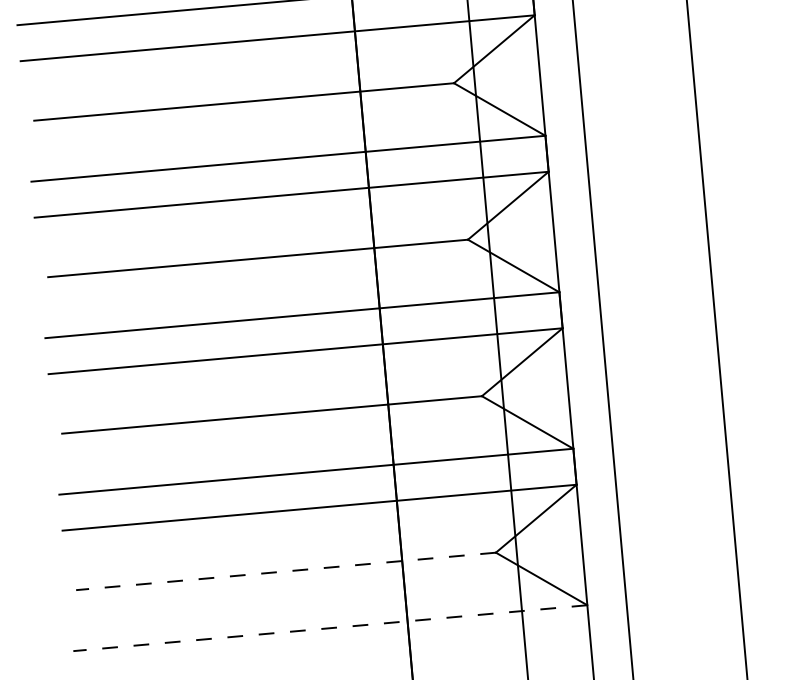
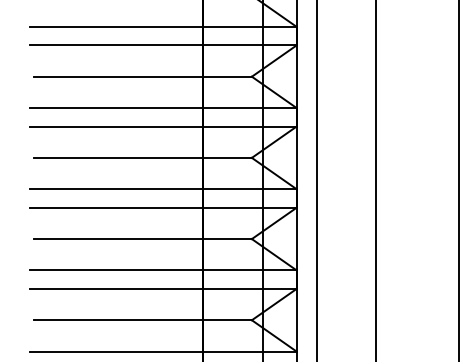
line: (286, 571) -> (143, 320), dashed -> solid
line: (328, 628) -> (162, 351), dashed -> solid

